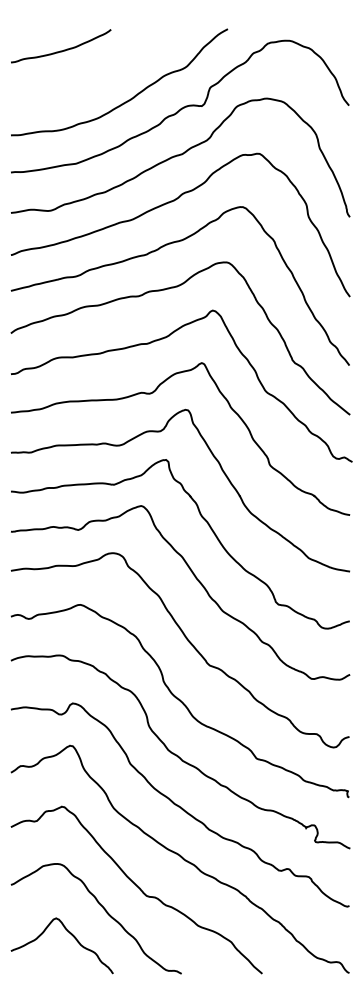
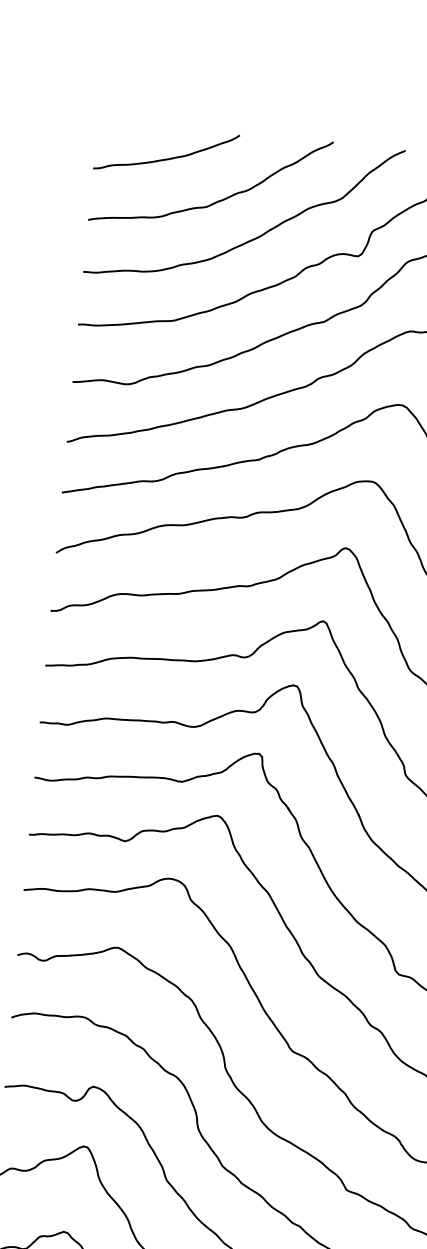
curve: (99, 76) -> (216, 200), added

